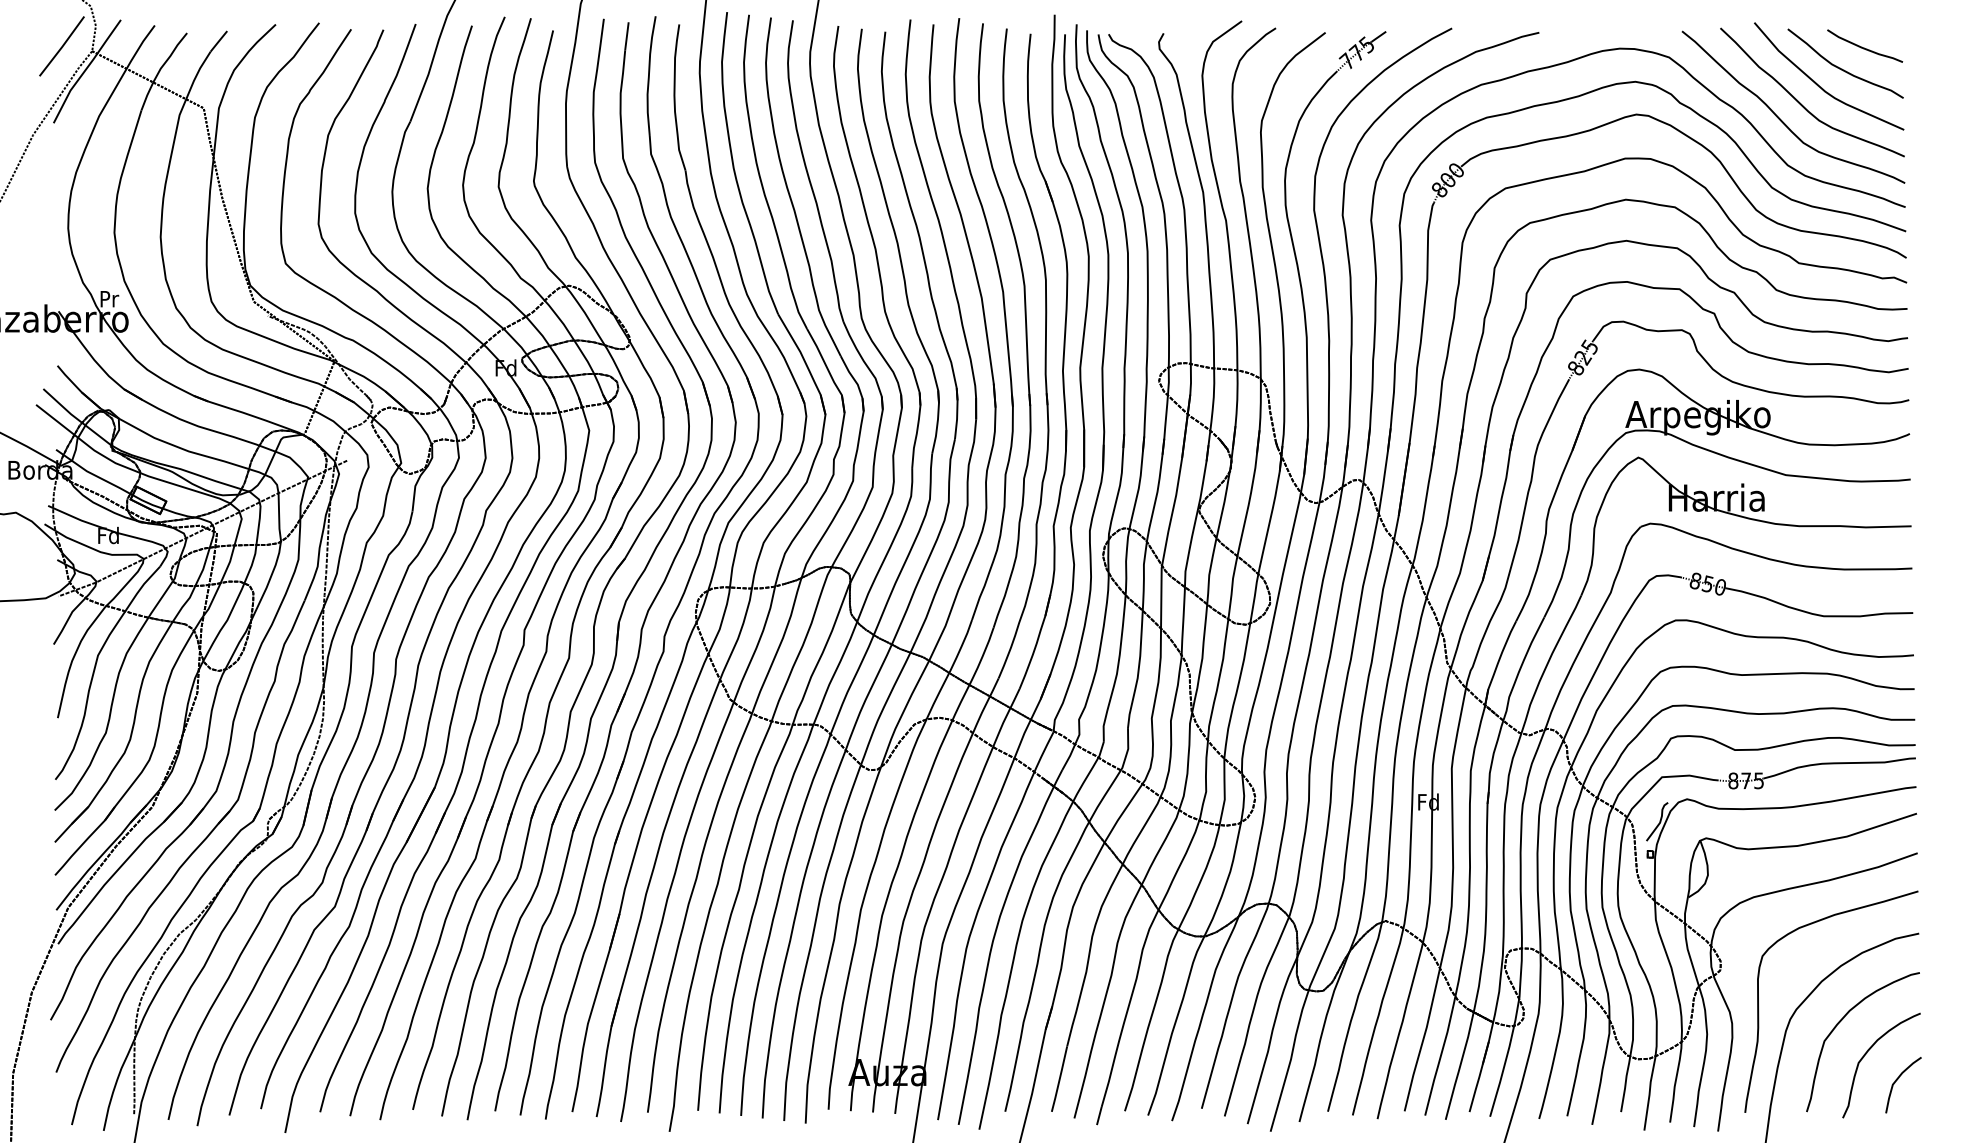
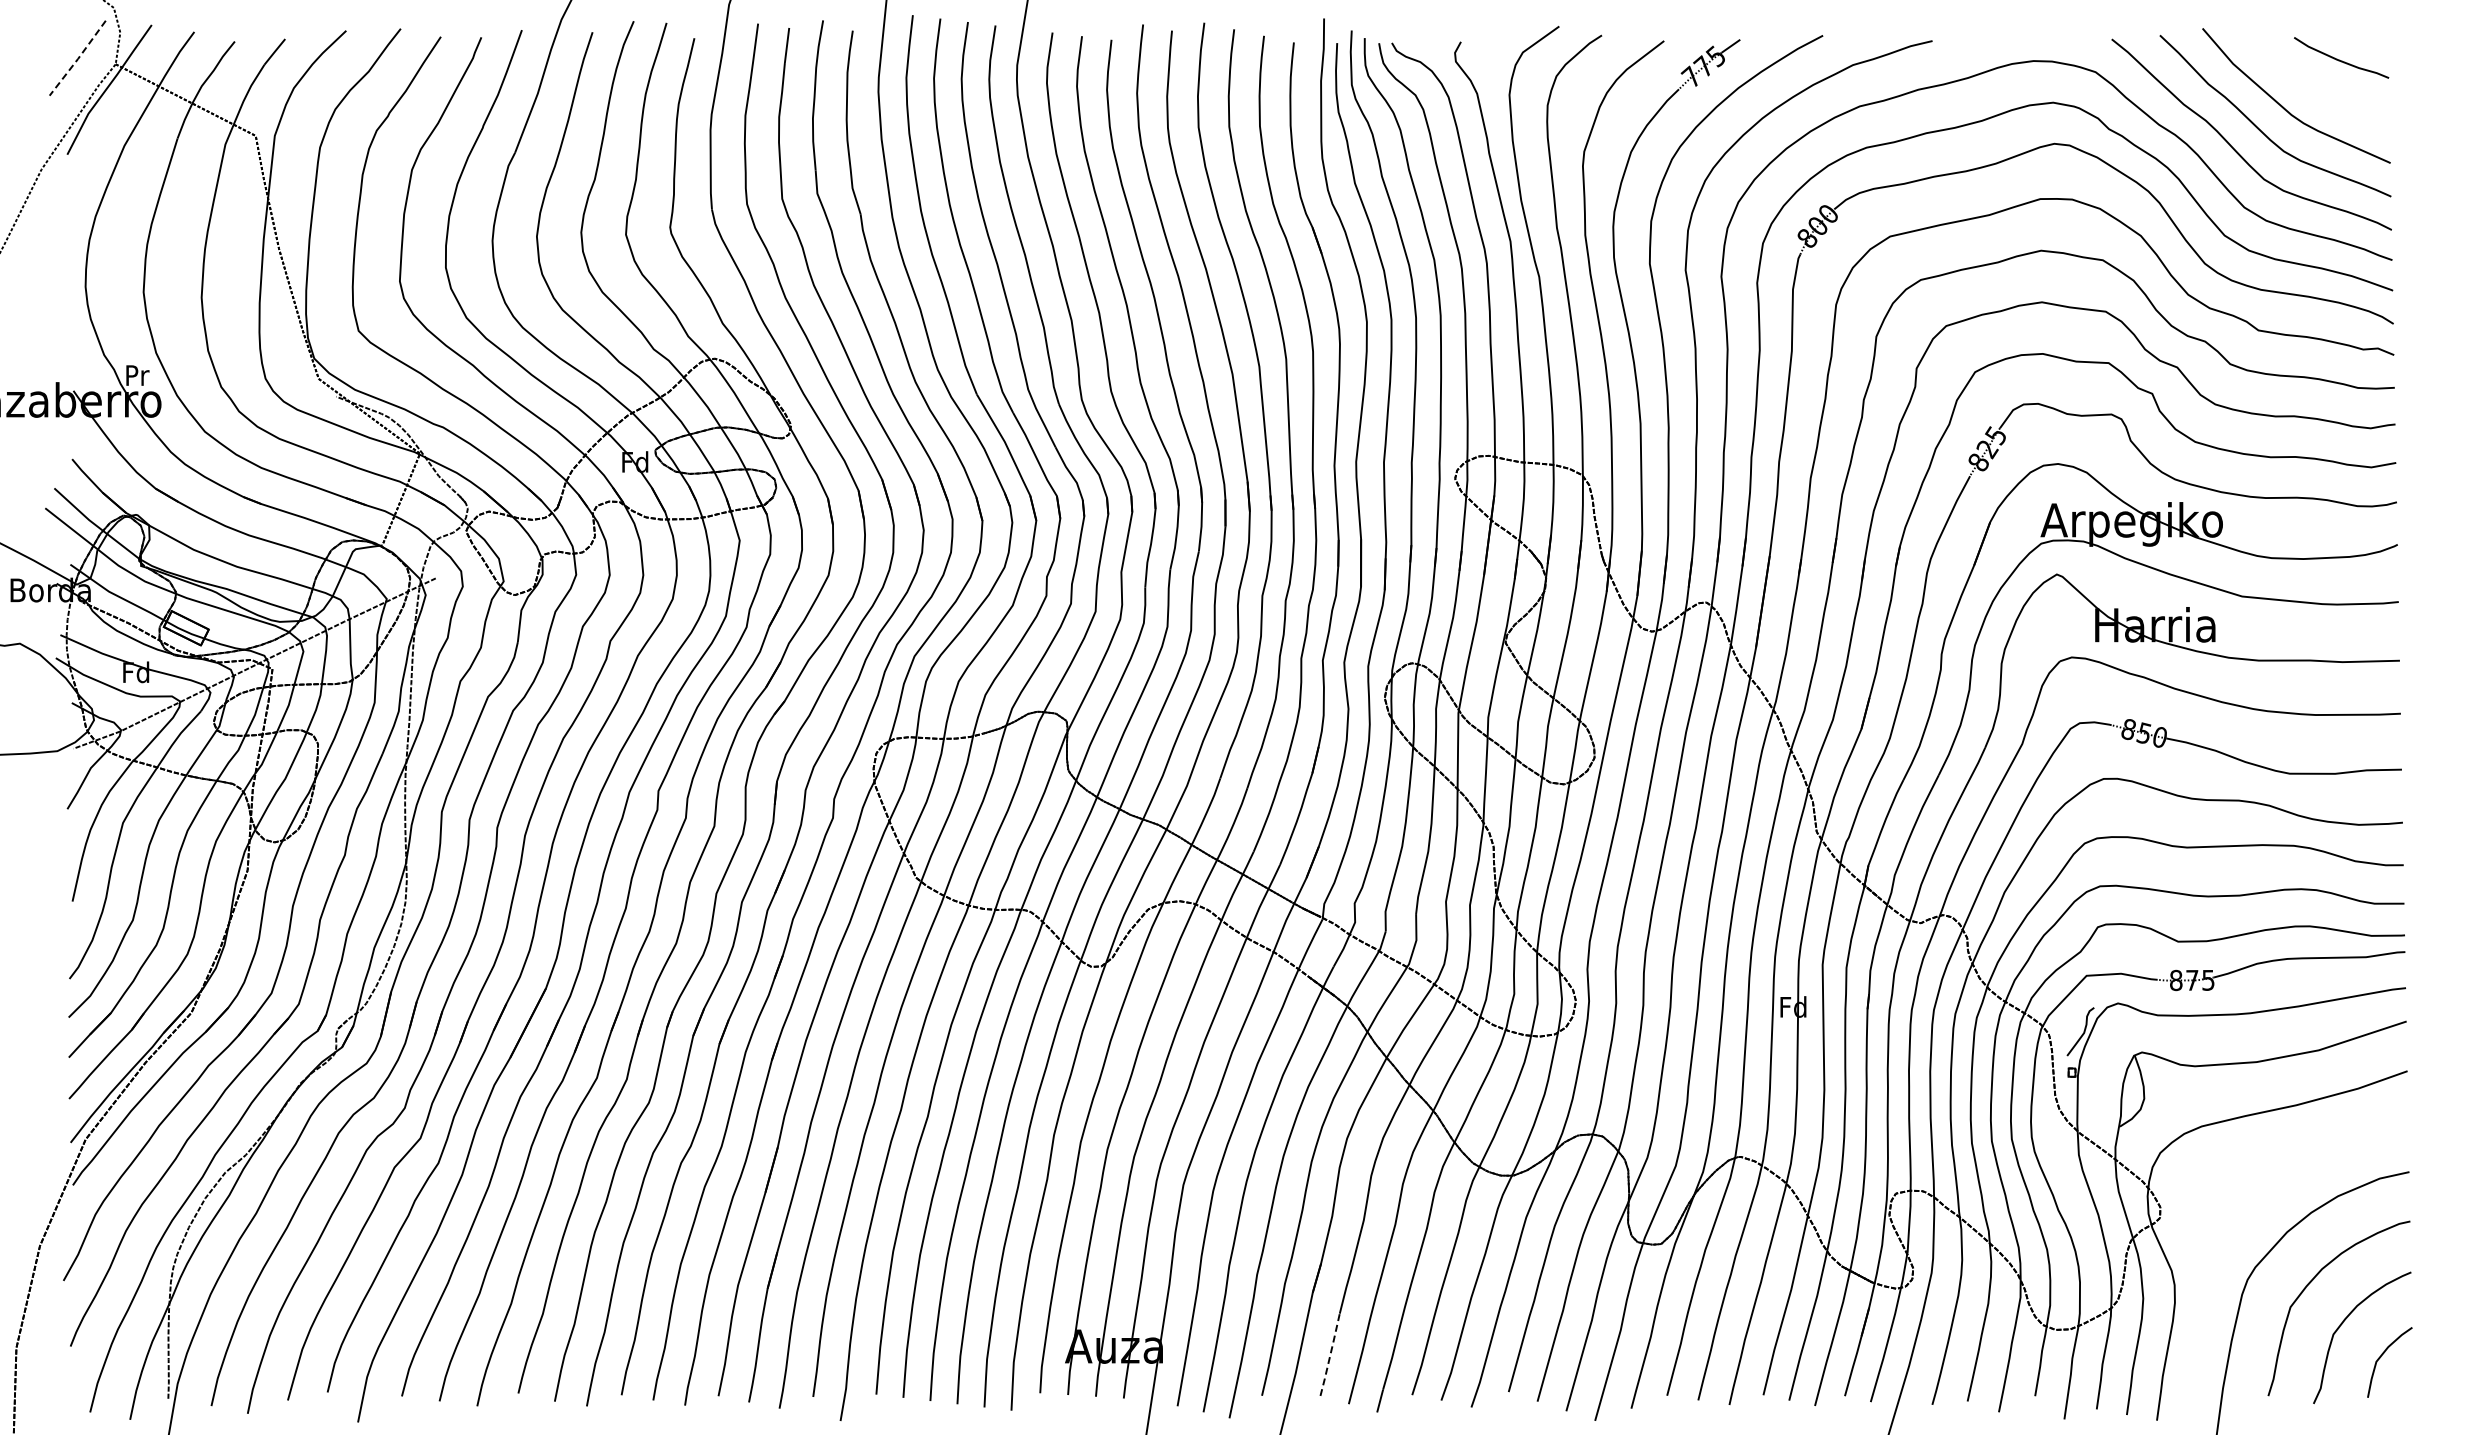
line: (62, 47) -> (78, 59), solid -> dashed
curve: (1842, 68) -> (2313, 86), removed
curve: (1759, 1001) -> (2208, 1257), removed
line: (1059, 1078) -> (1330, 1354), solid -> dashed

